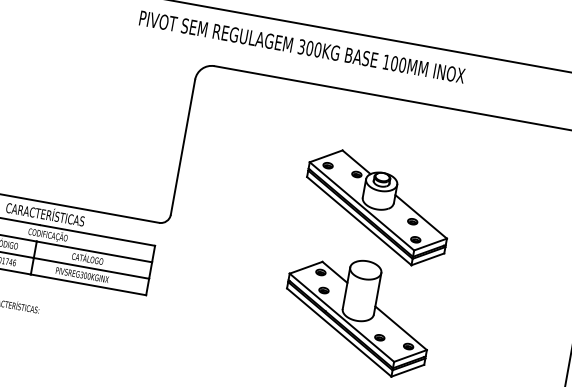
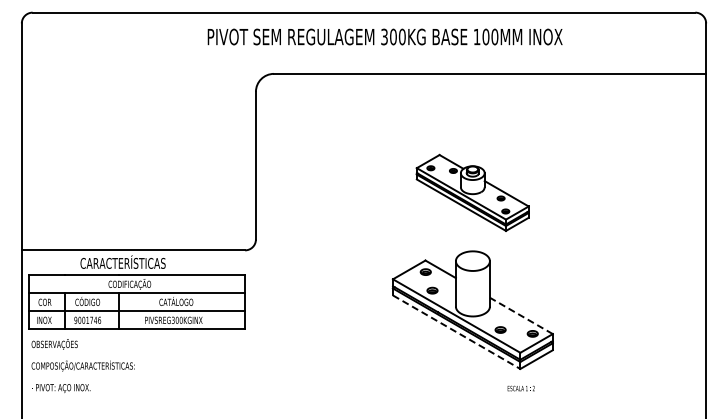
text: (301, 46) -> (384, 36), moved
part: (376, 207) -> (472, 192), size x0.7
line: (400, 327) -> (520, 315), solid -> dashed
line: (339, 332) -> (456, 332), solid -> dashed

